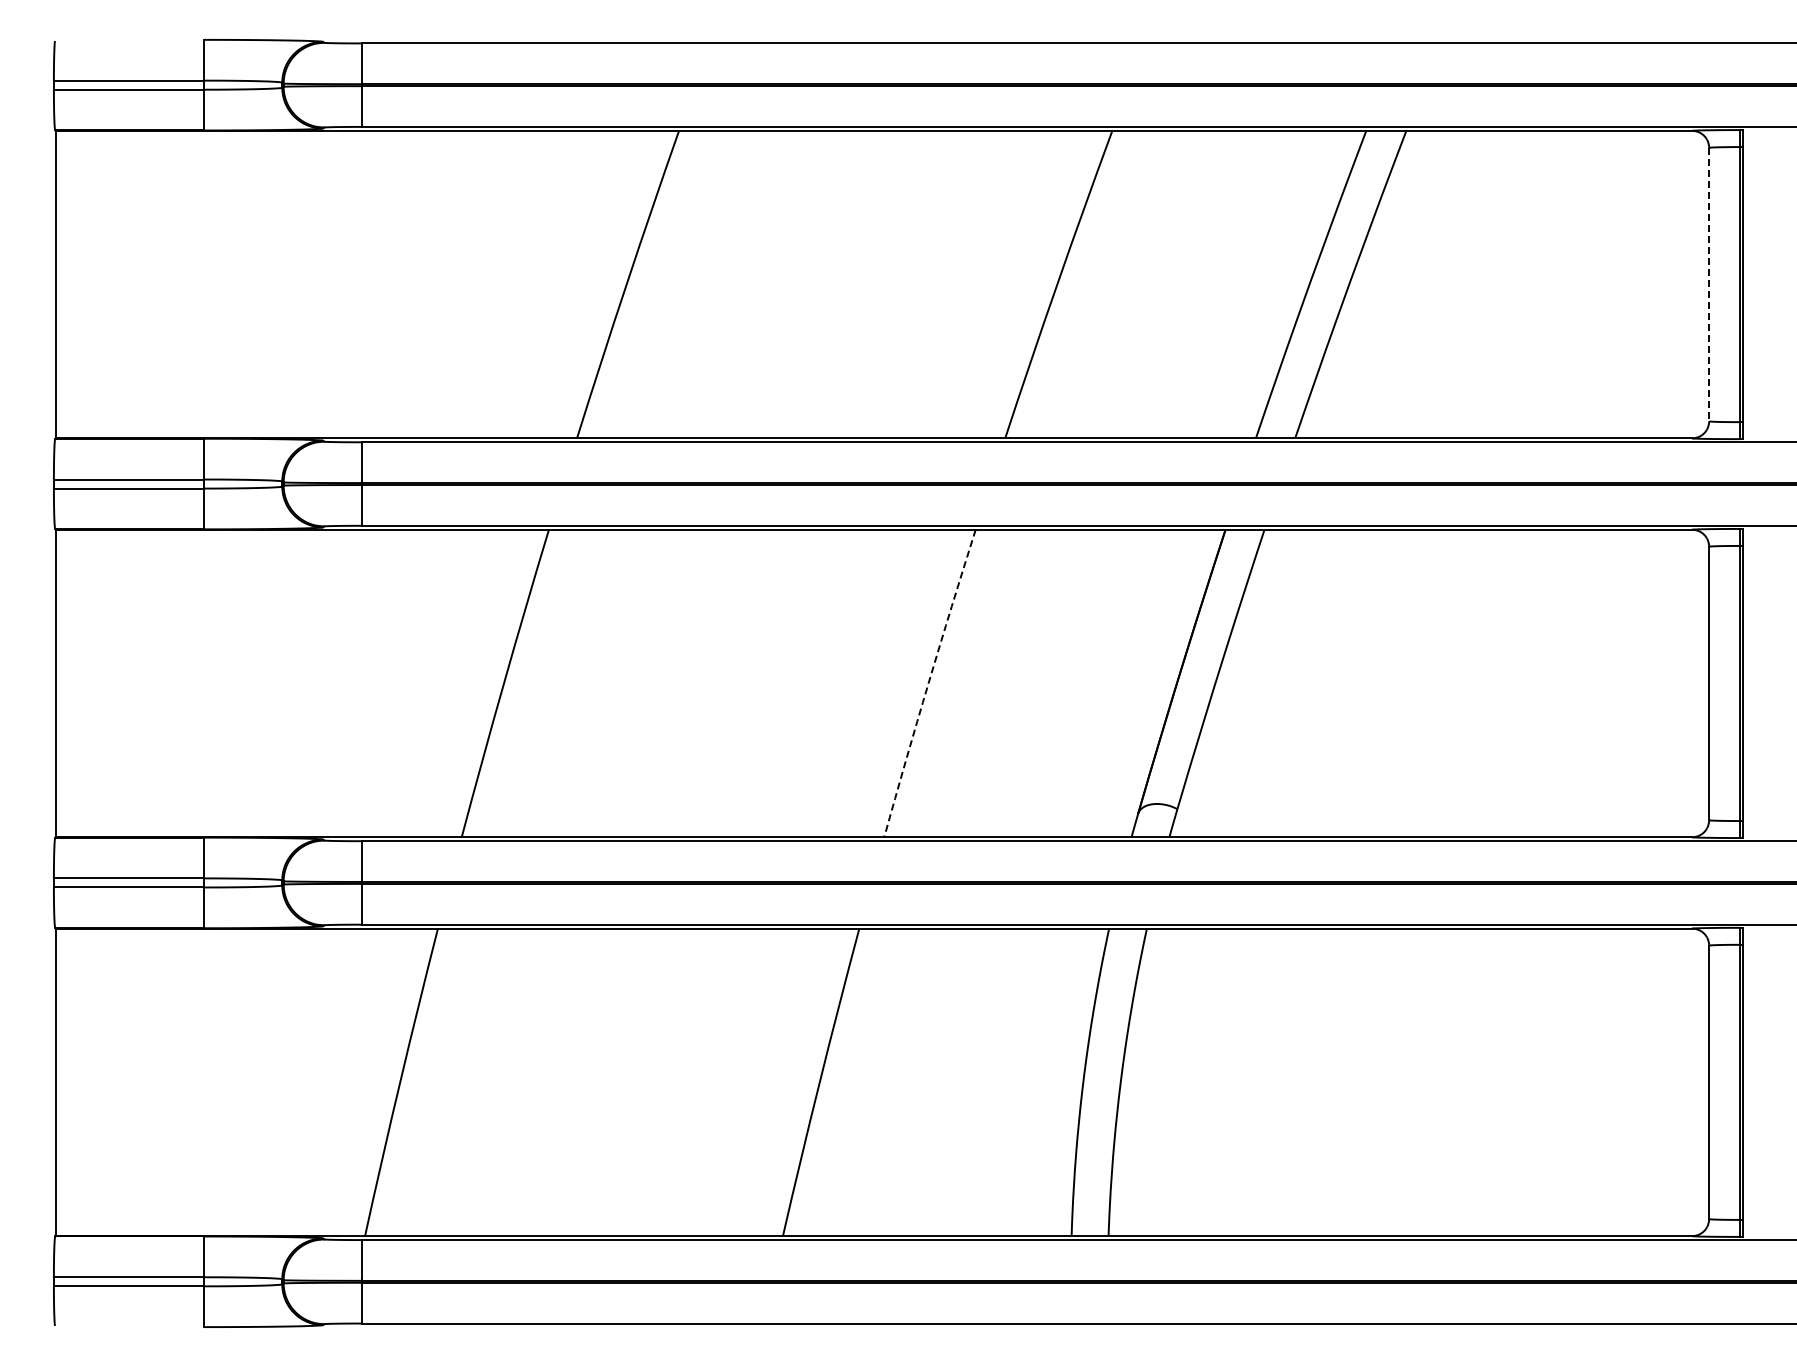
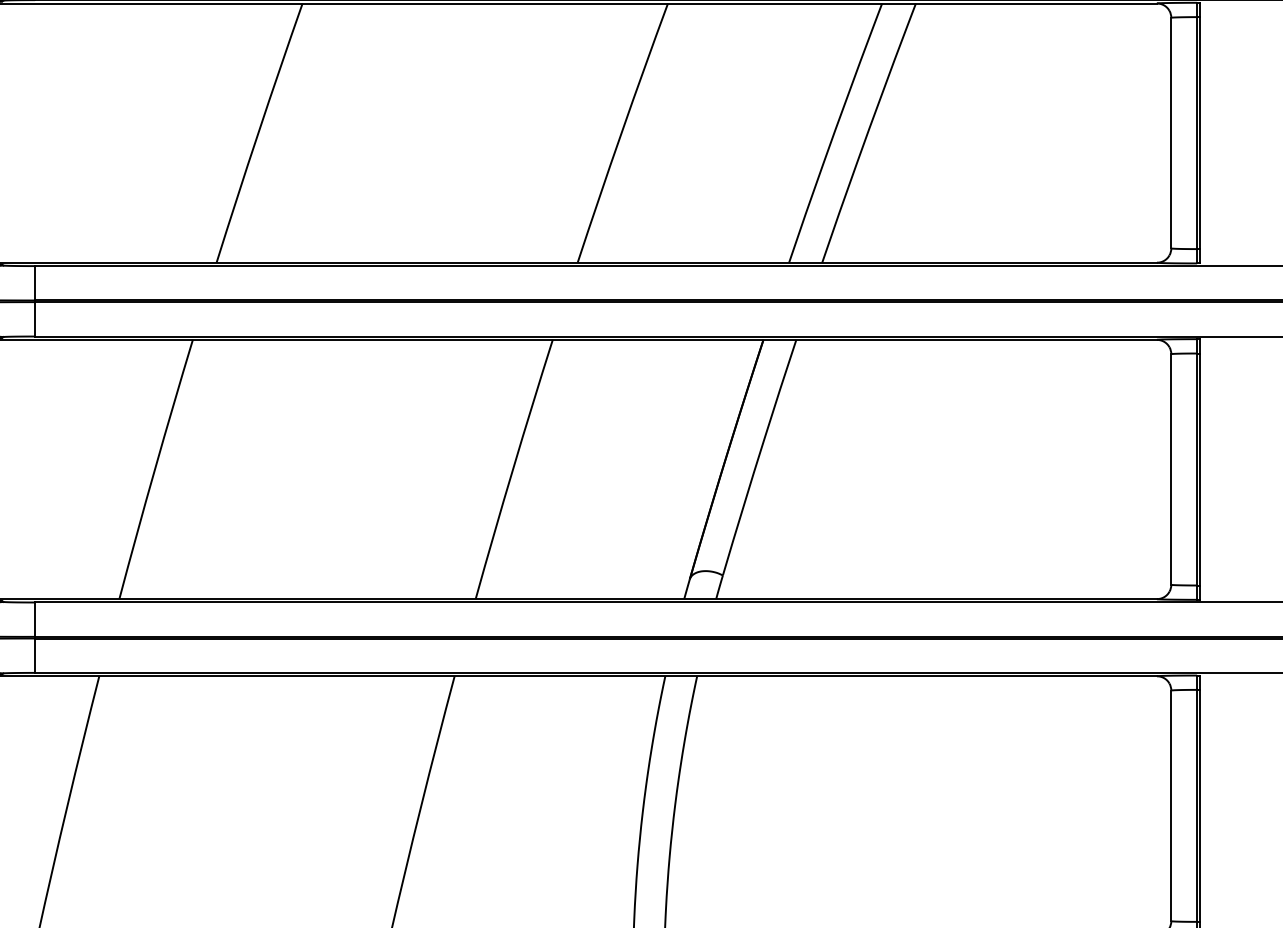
line: (1709, 284) -> (1171, 133), dashed -> solid
arc: (928, 683) -> (512, 469), dashed -> solid

